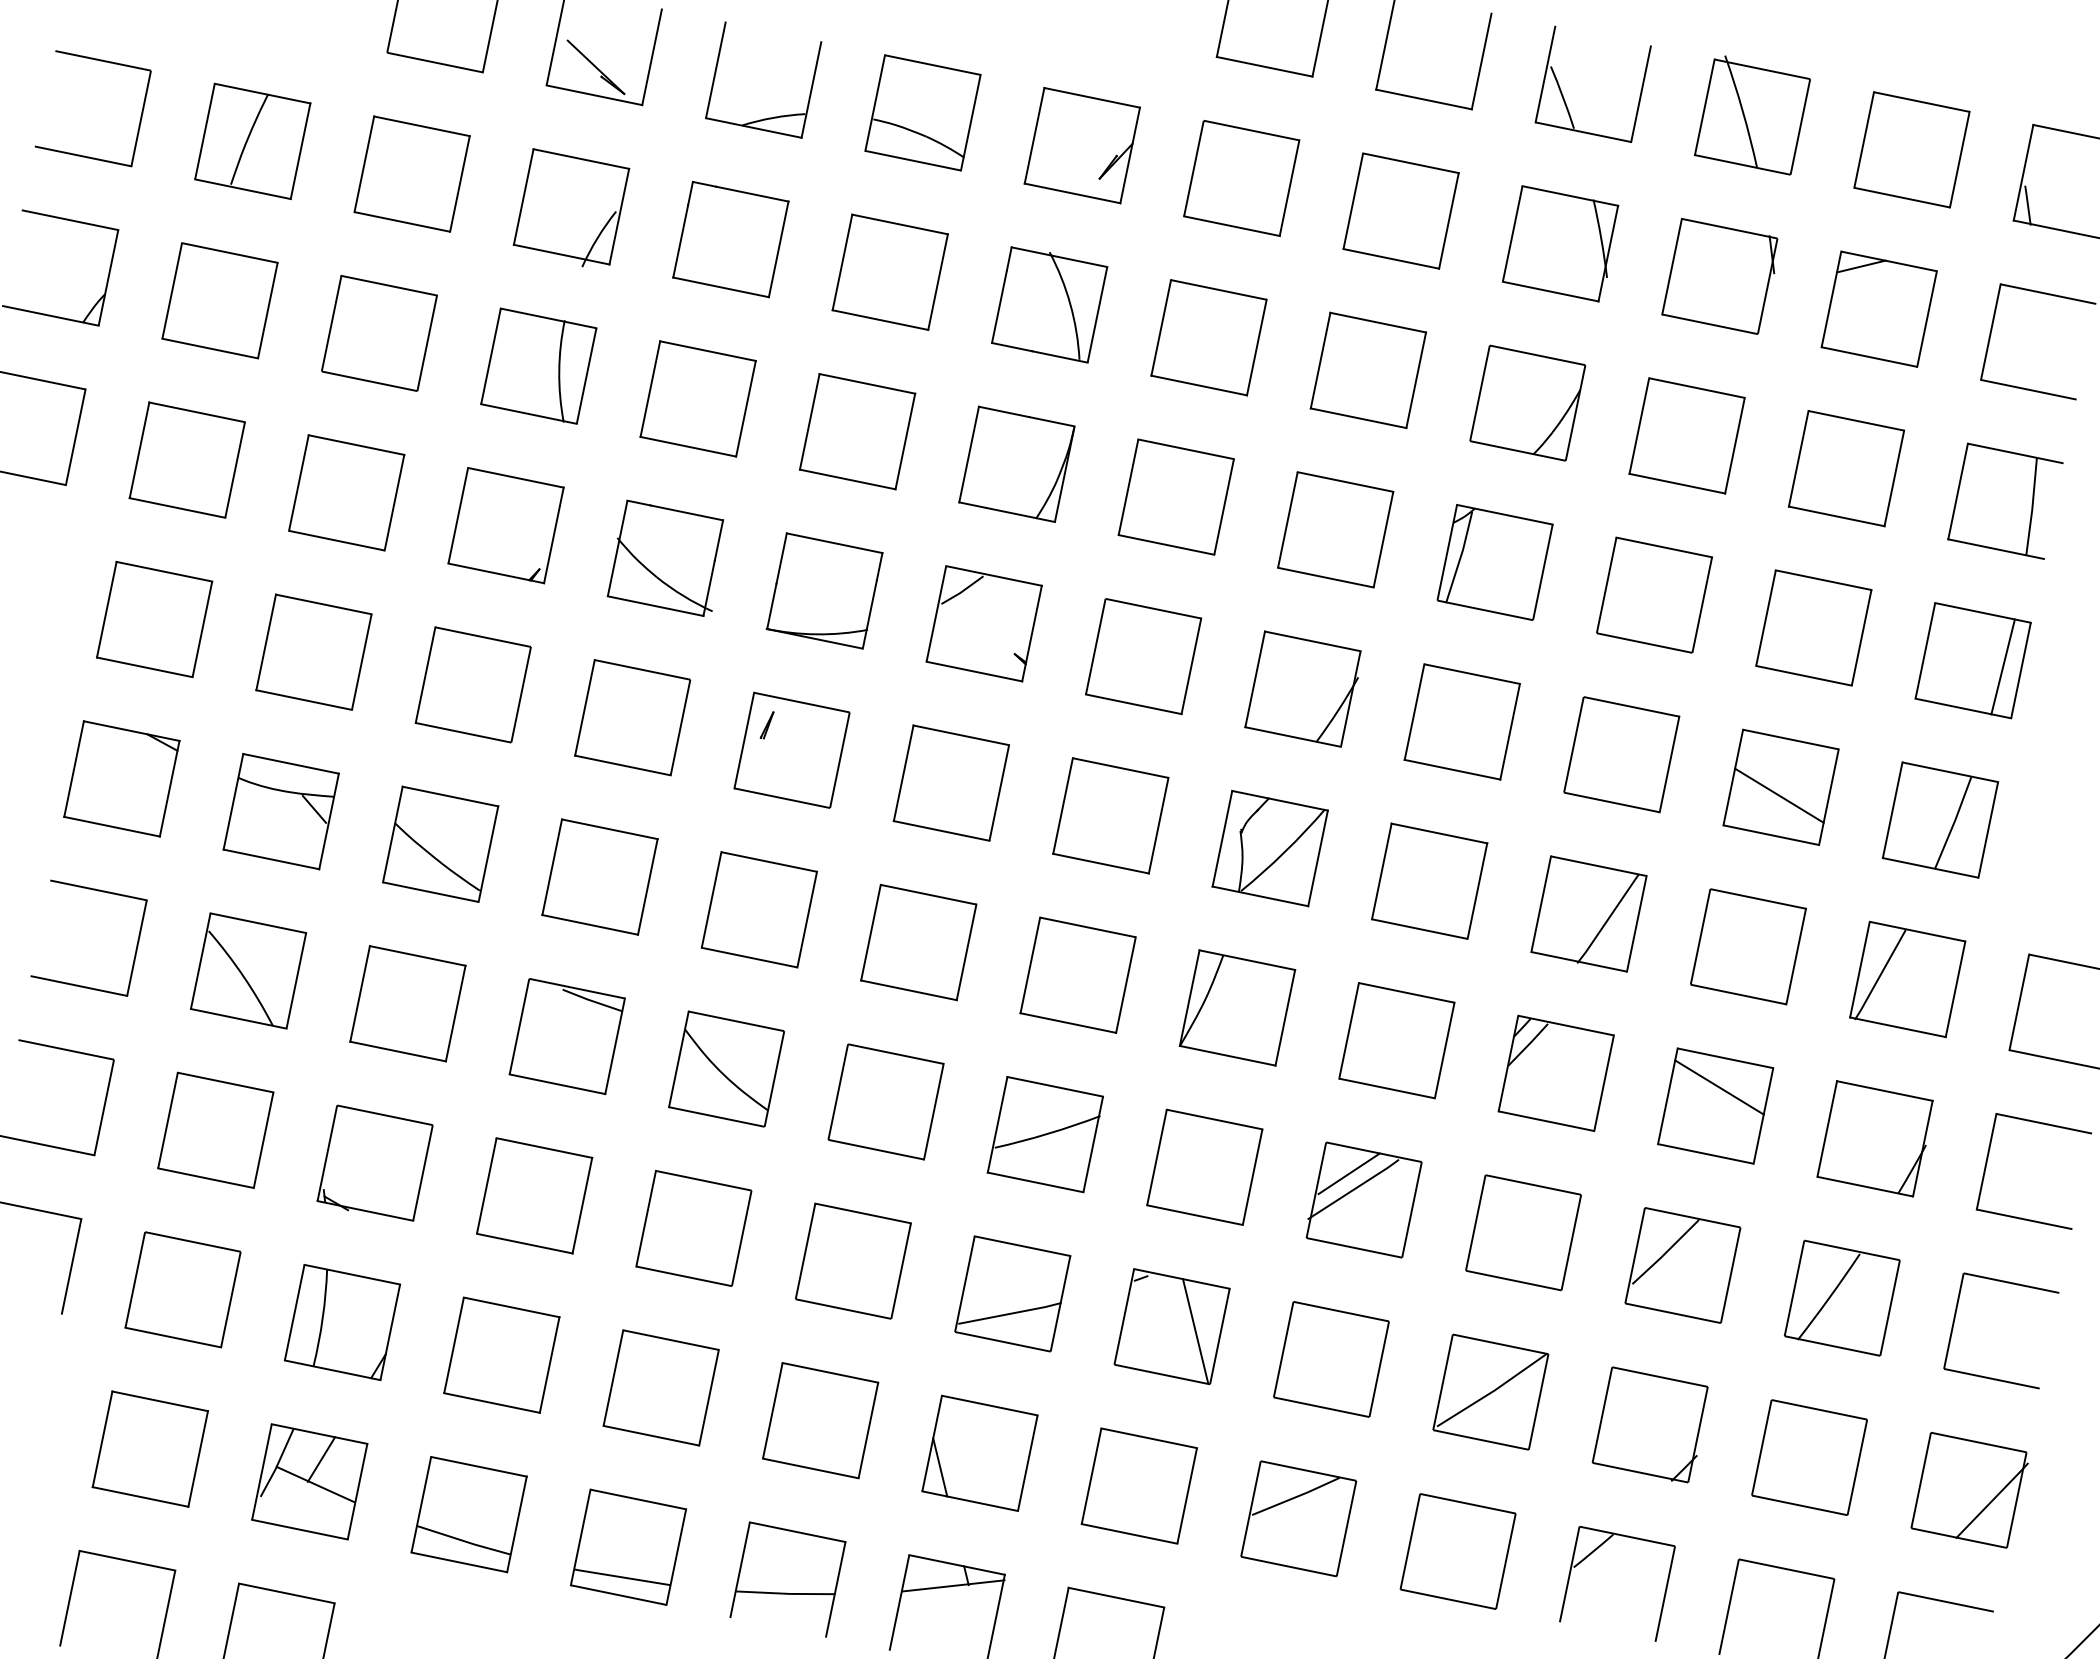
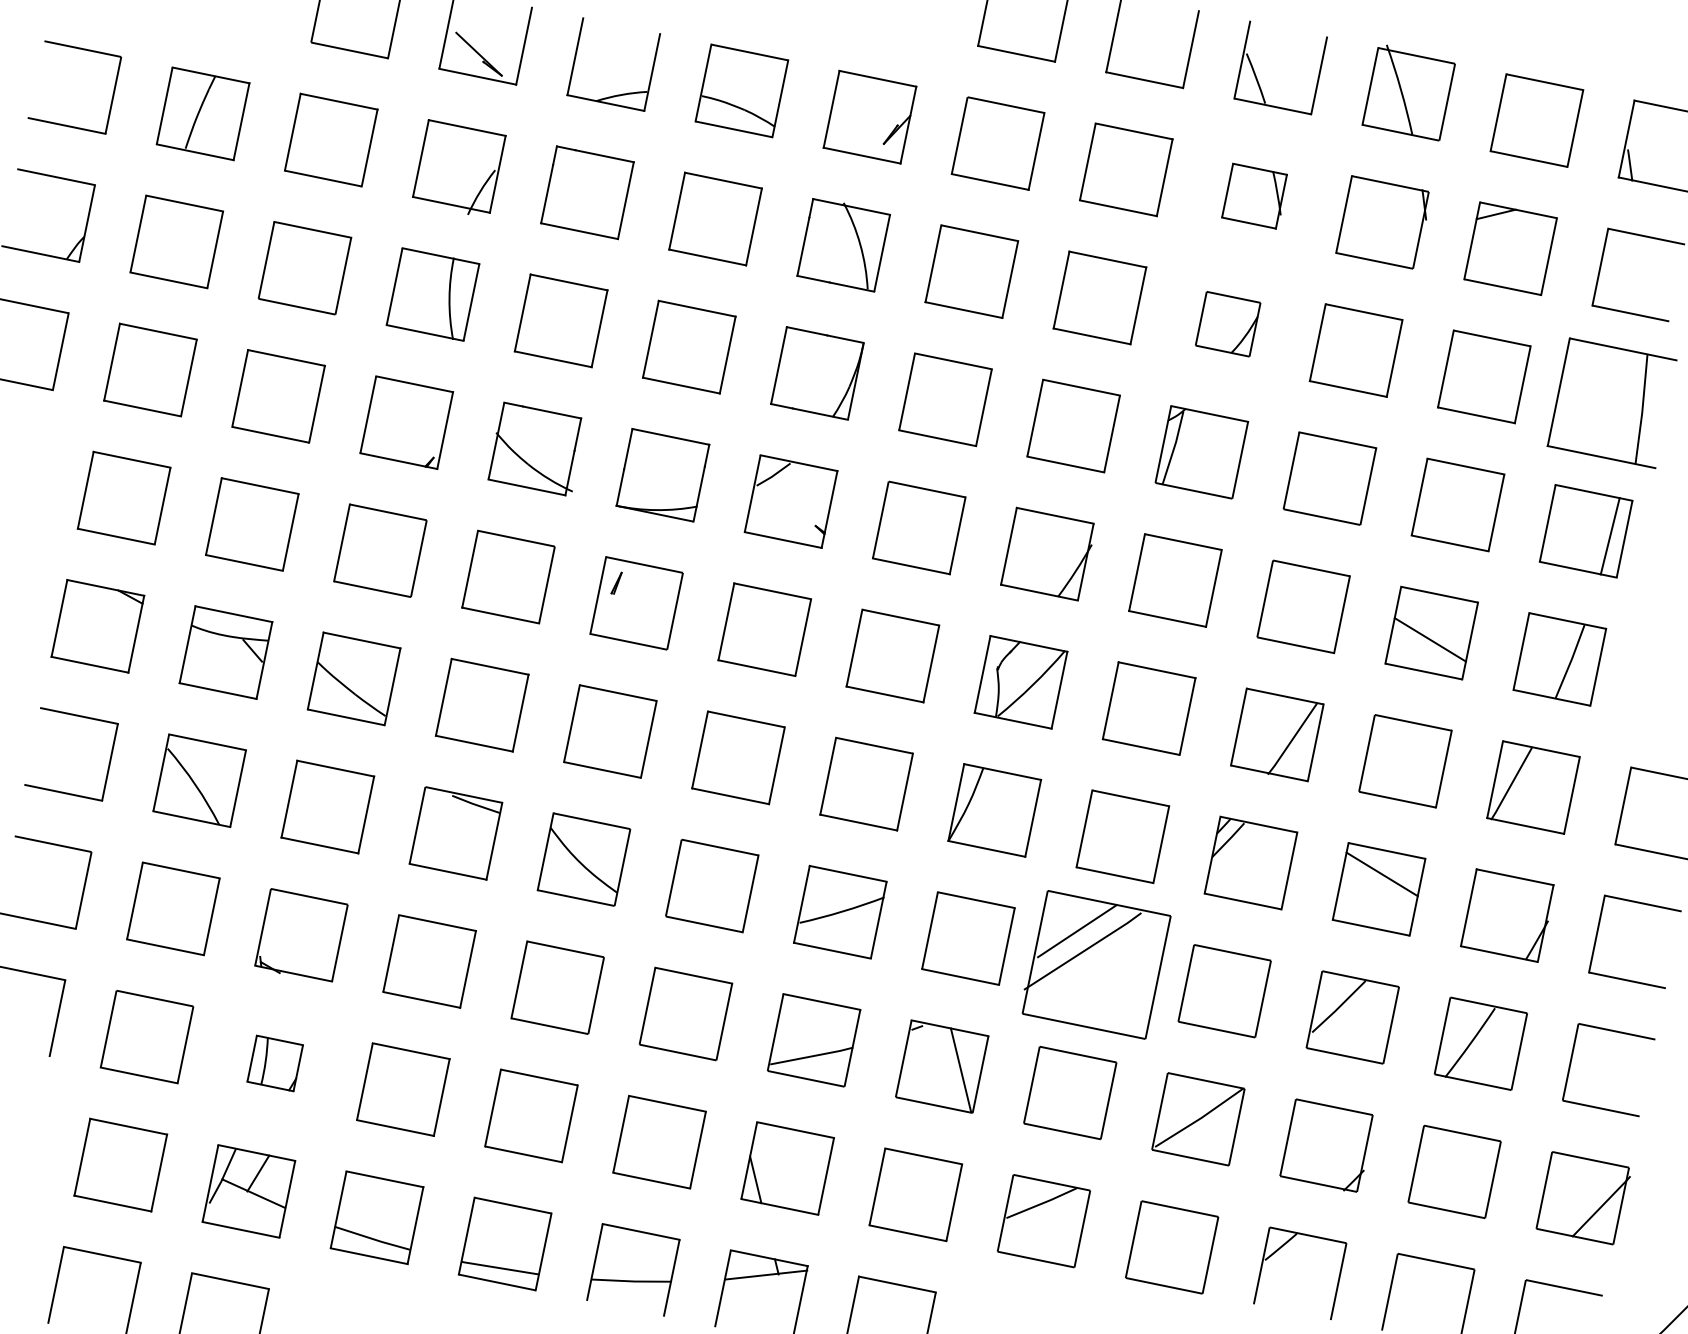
part: (1560, 243) -> (1254, 195), size x0.7
part: (1527, 402) -> (1227, 323), size x0.7
part: (2005, 500) -> (1612, 402), size x1.4
part: (1363, 1199) -> (1096, 964), size x1.6
part: (342, 1322) -> (275, 1063), size x0.6

